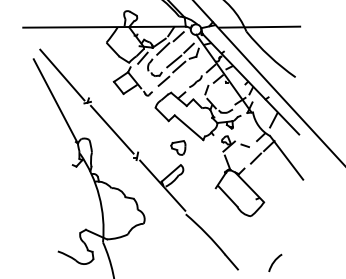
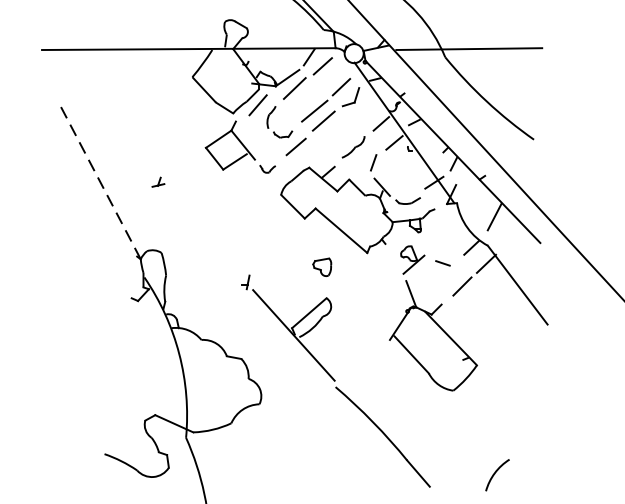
line: (62, 74) -> (112, 134), removed
line: (55, 101) -> (100, 183), solid -> dashed
line: (111, 129) -> (201, 233), removed
part: (178, 147) -> (322, 266), size x0.7

